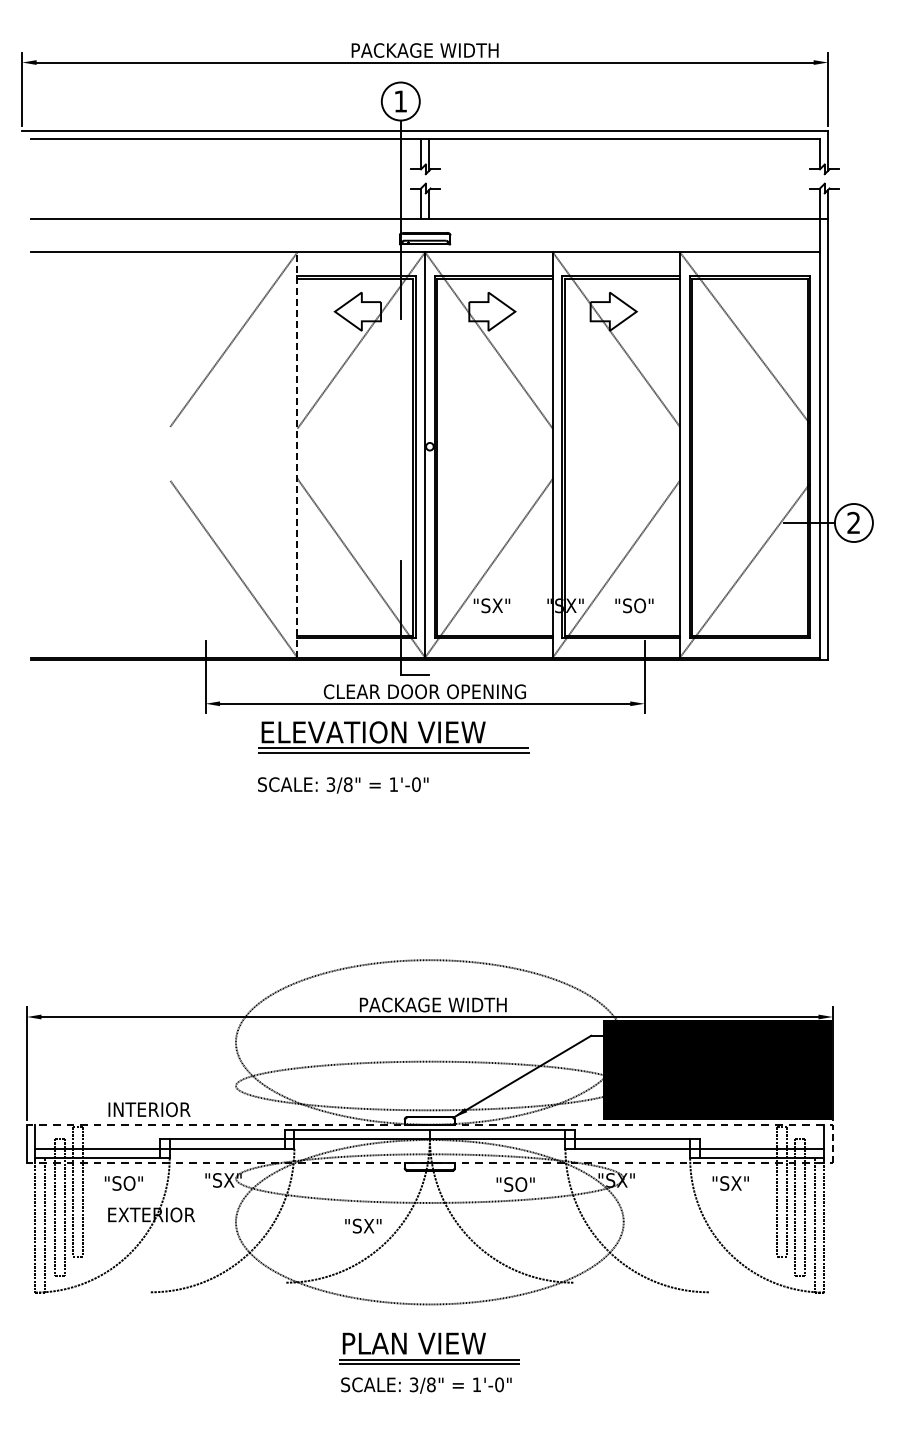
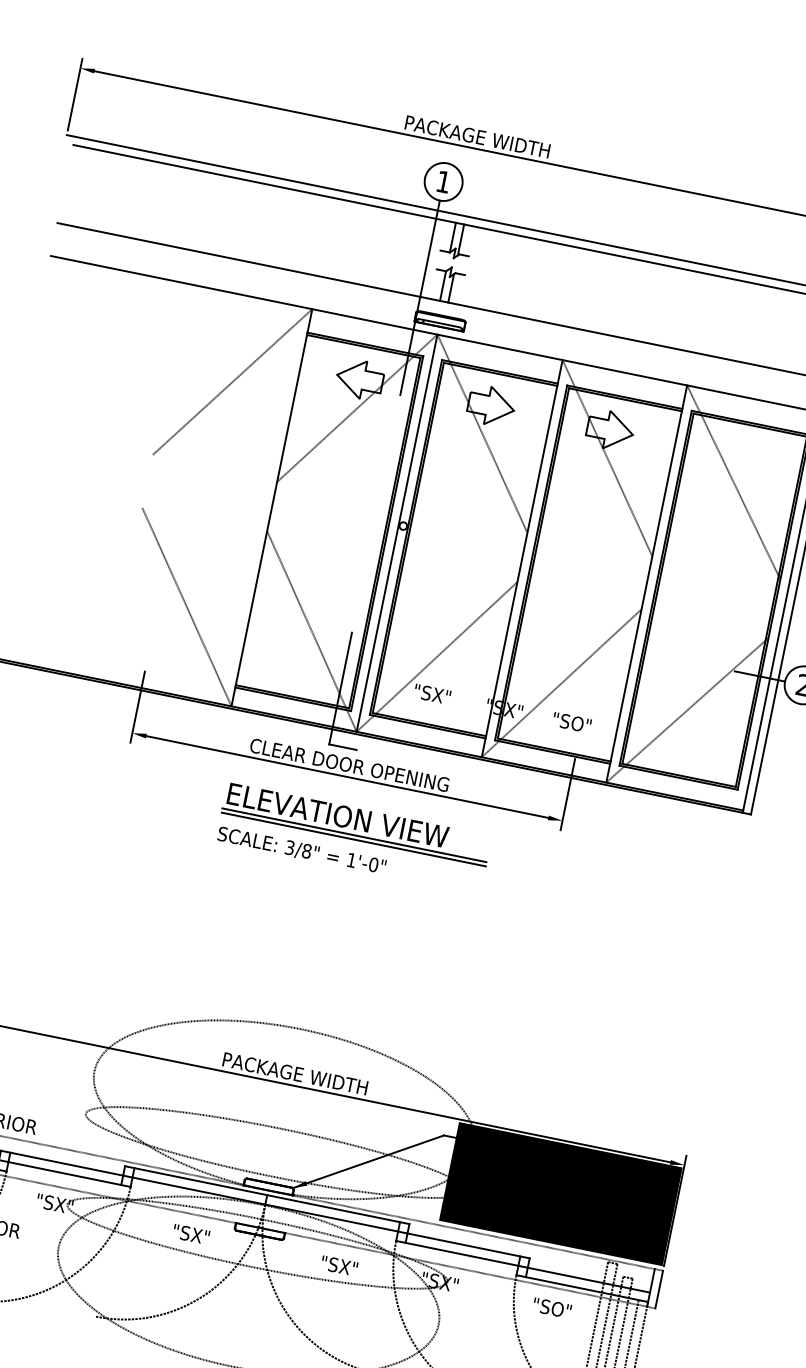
line: (297, 454) -> (272, 507), dashed -> solid
part: (393, 737) -> (356, 824), moved
text: (343, 785) -> (302, 851), moved
line: (832, 1143) -> (658, 1289), dashed -> solid
text: (740, 1183) -> (560, 1309), "SX" -> "SO"
text: (524, 1184) -> (348, 1267), "SO" -> "SX"
text: (363, 1225) -> (191, 1233), moved

